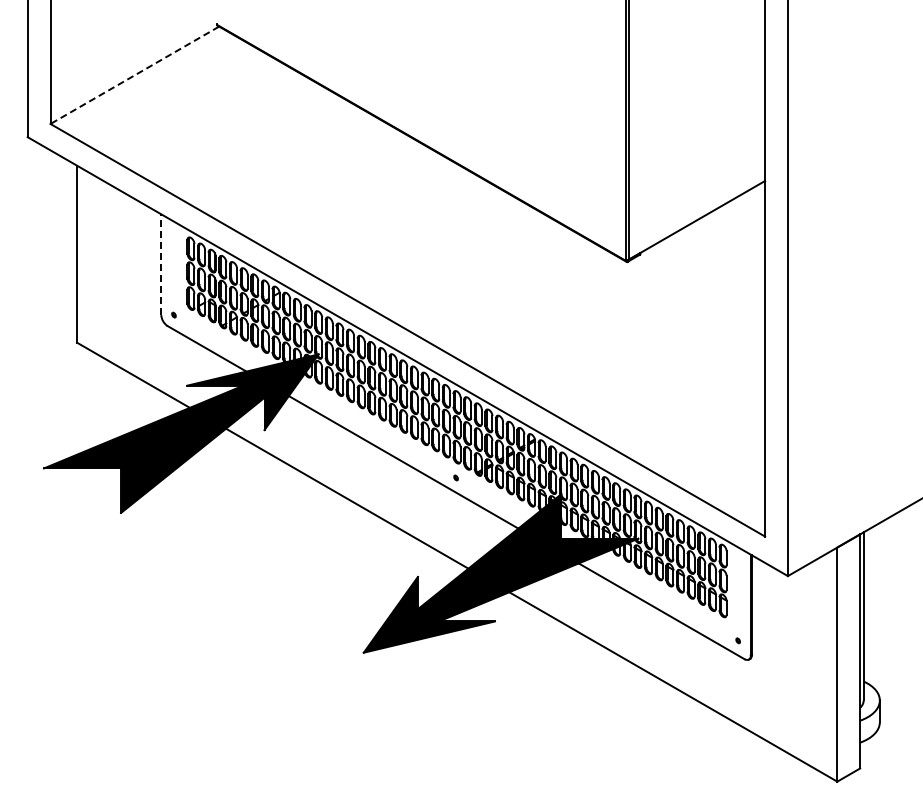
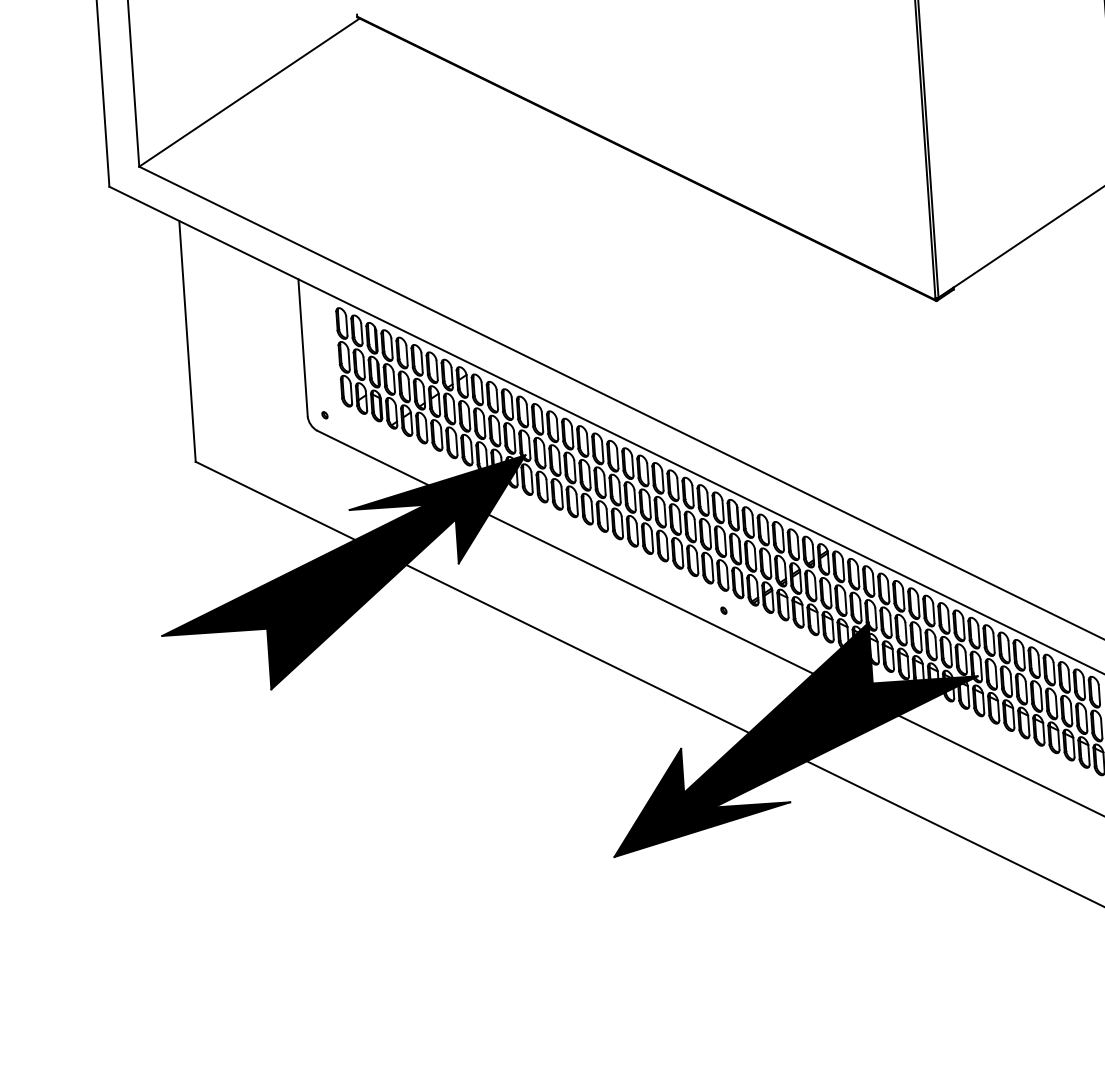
line: (134, 75) -> (249, 92), dashed -> solid
line: (161, 264) -> (303, 347), dashed -> solid

